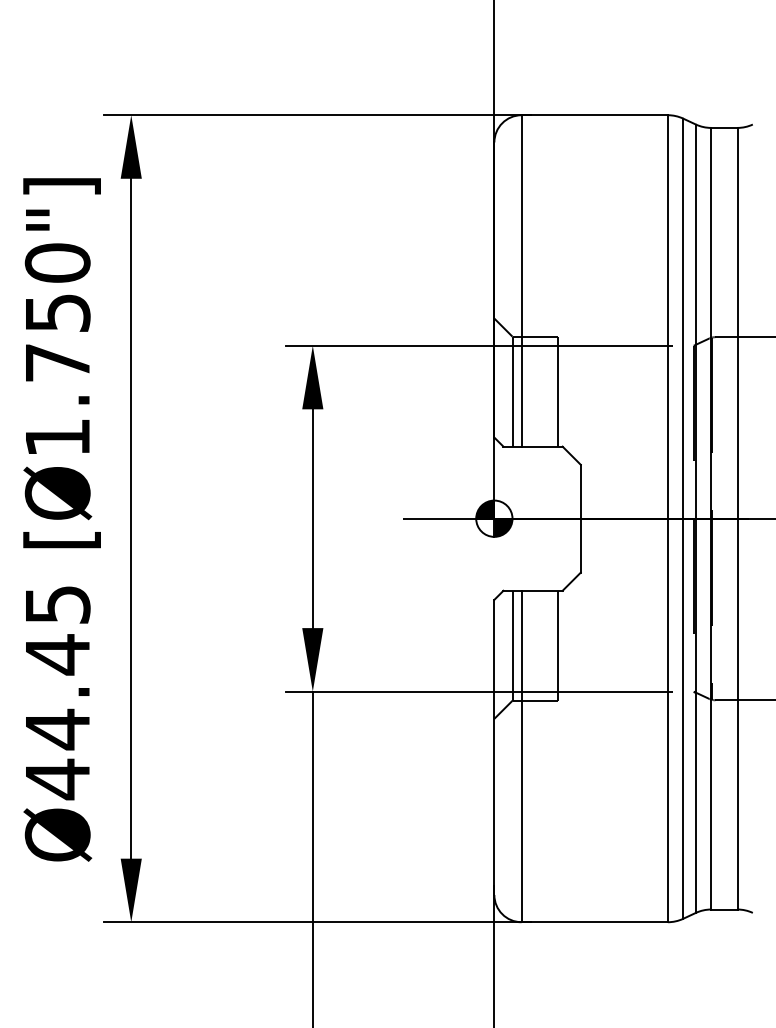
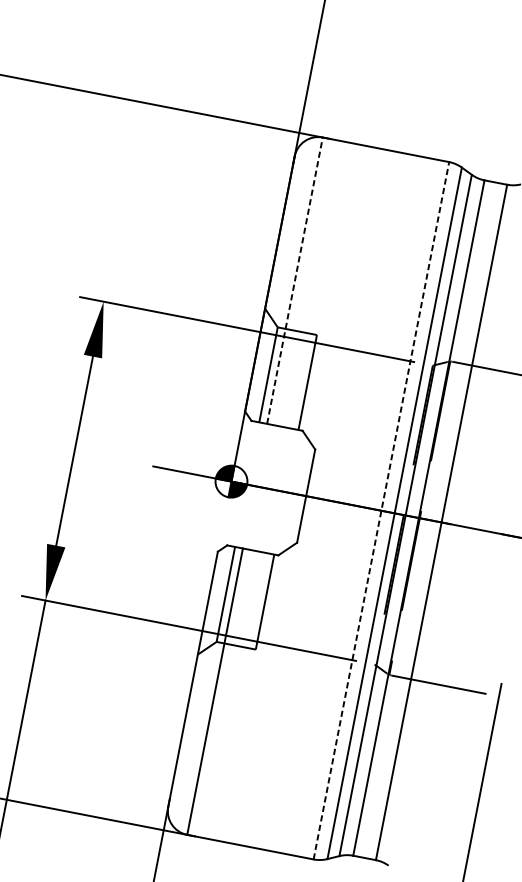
line: (521, 280) -> (294, 280), solid -> dashed
line: (667, 518) -> (381, 510), solid -> dashed

